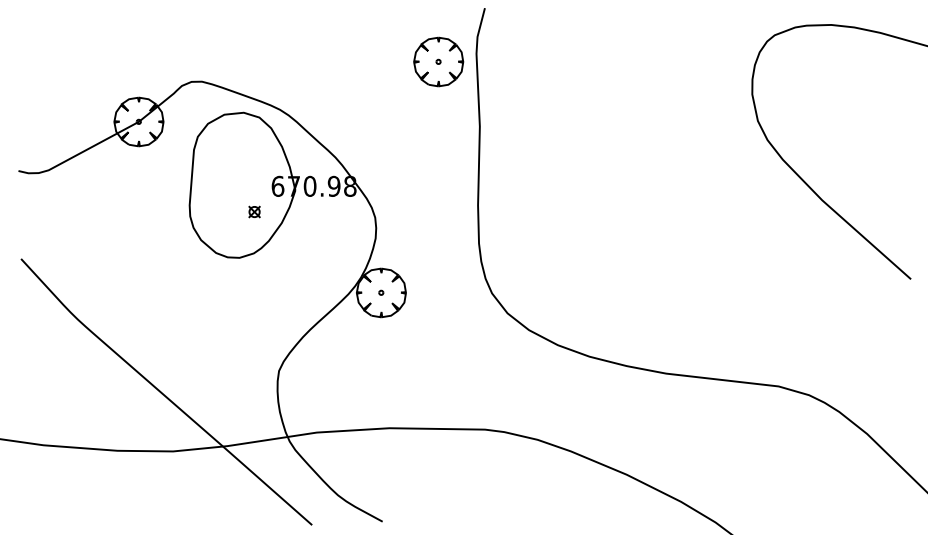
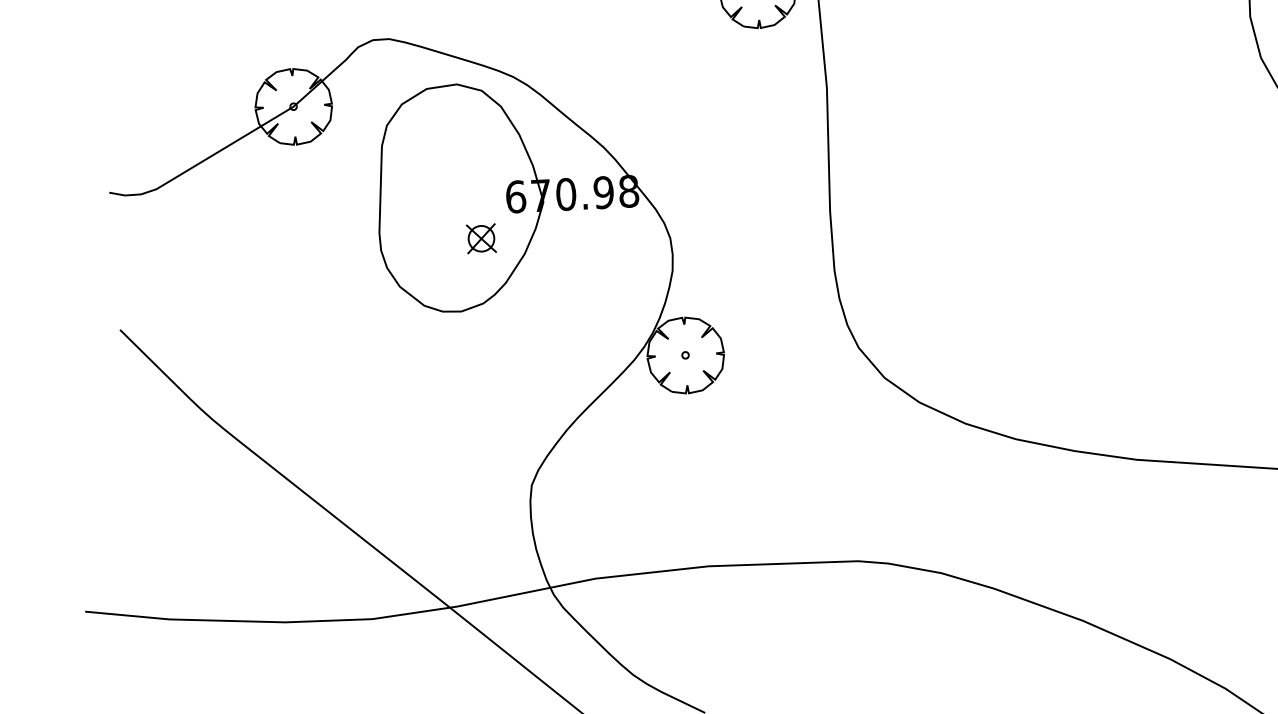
part: (254, 211) -> (481, 237), size x1.6

